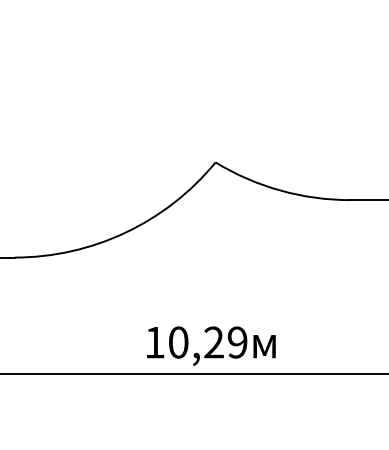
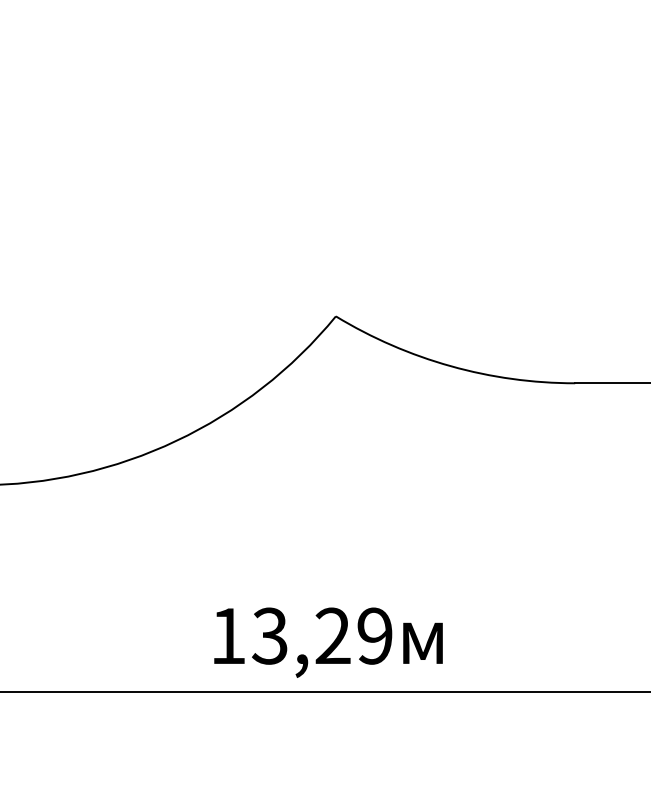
text: (178, 342) -> (270, 636), 10,29 -> 13,29

